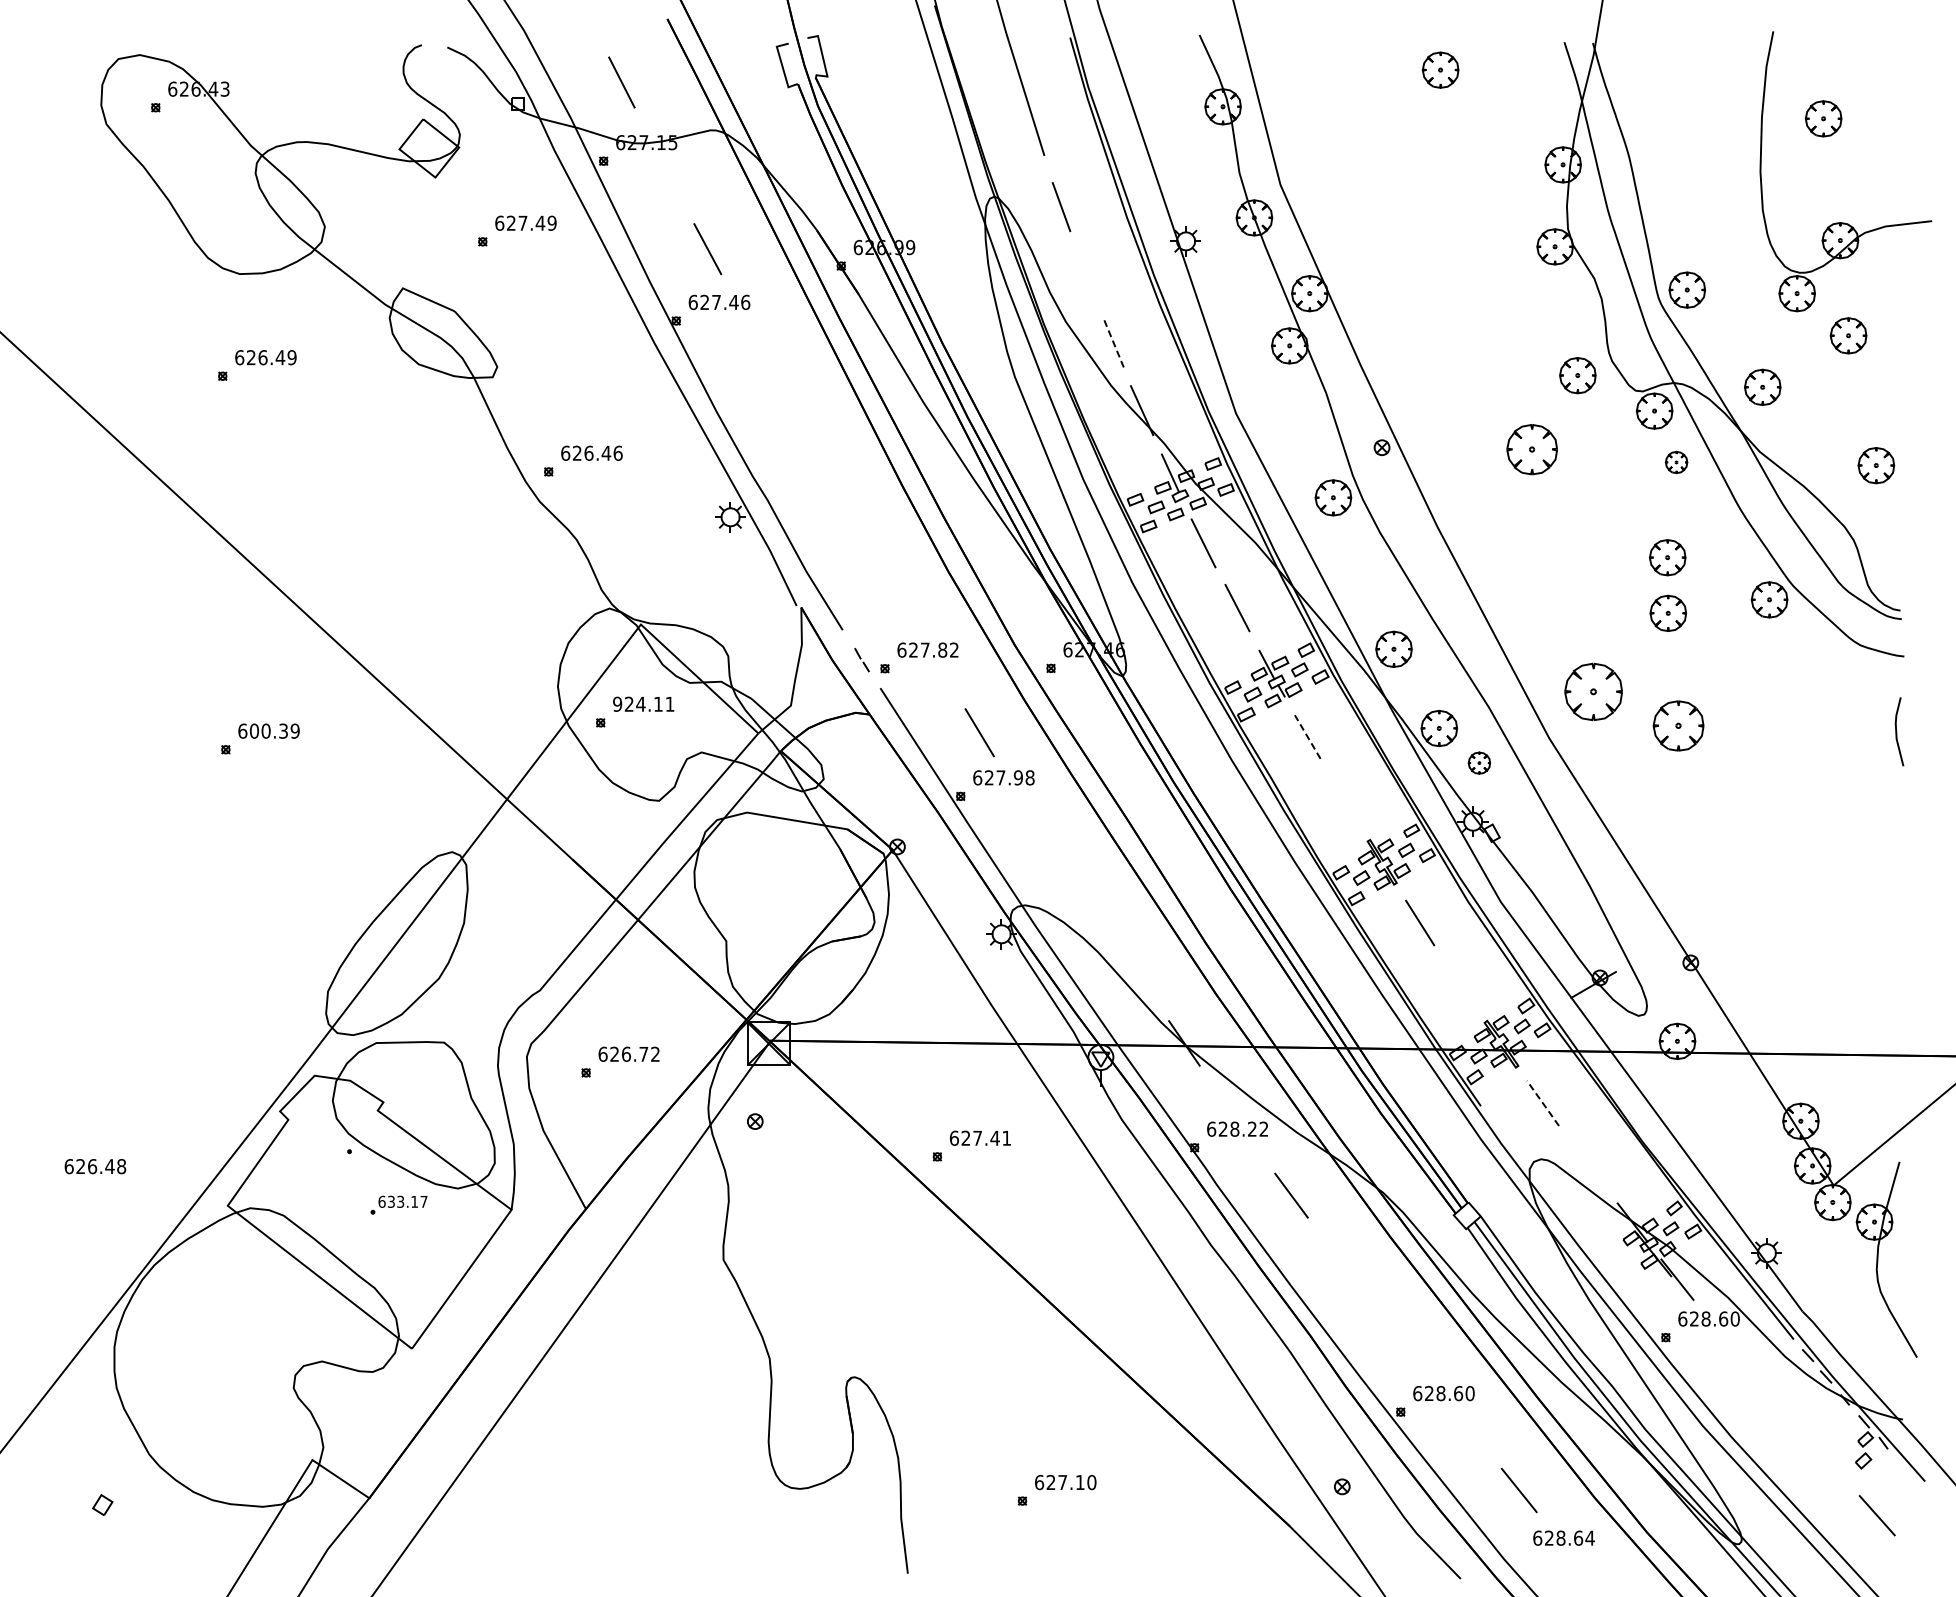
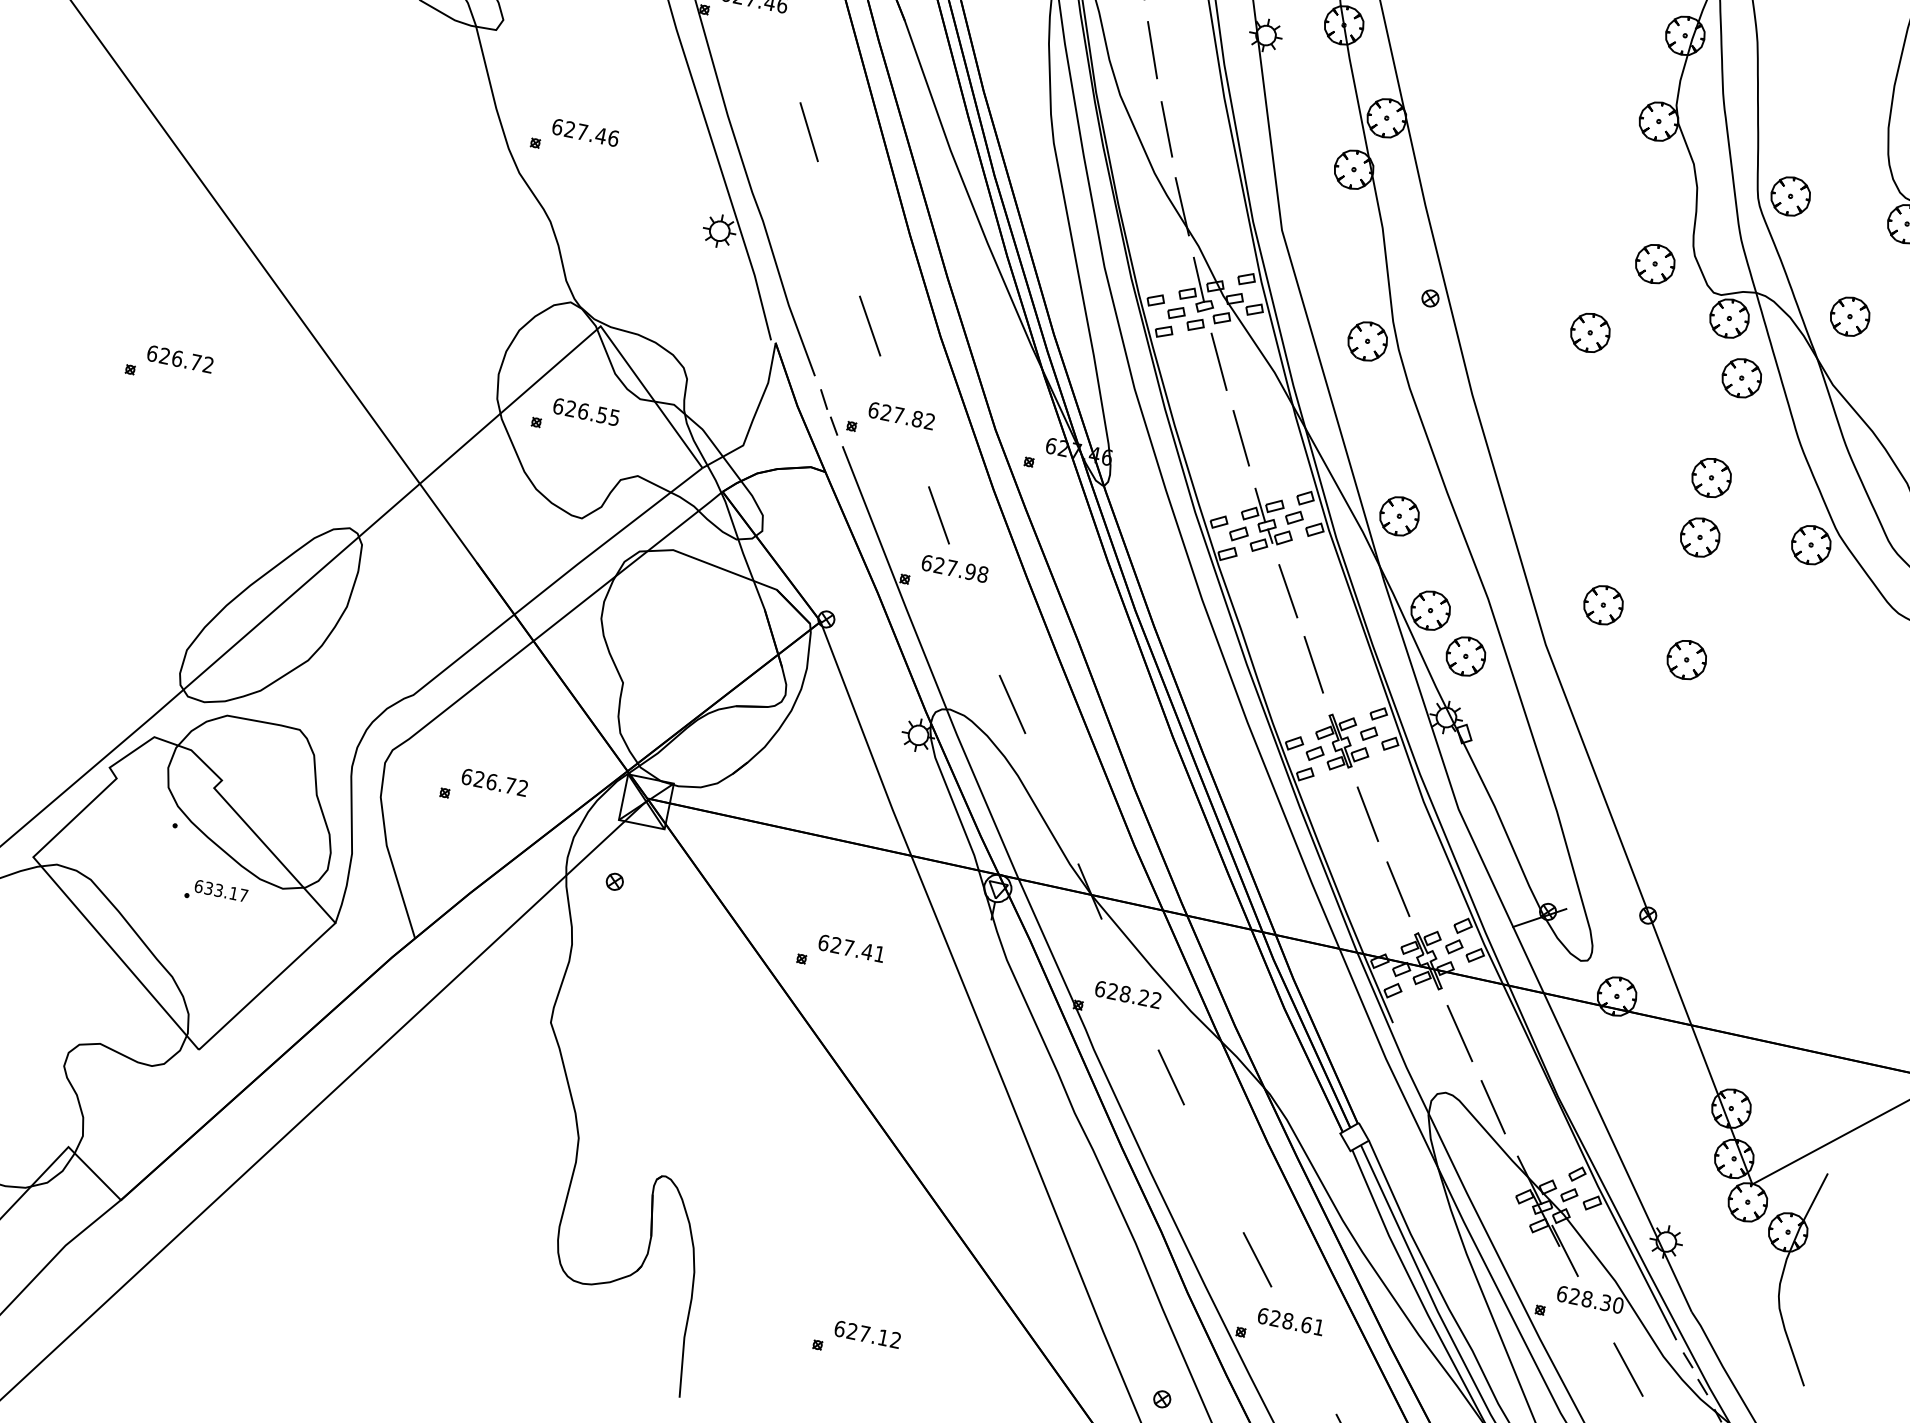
line: (1086, 274) -> (1152, 49), added
line: (1114, 344) -> (1167, 130), dashed -> solid
line: (792, 411) -> (808, 131), added
part: (1531, 448) -> (1589, 331), size x0.71
text: (588, 452) -> (582, 131), 626.46 -> 627.46
part: (1676, 462) -> (1741, 378), size x1.67
line: (882, 574) -> (869, 325), added
part: (861, 659) -> (828, 411), size x1.67
part: (1593, 691) -> (1603, 604), size x0.62
text: (643, 703) -> (586, 411), 924.11 -> 626.55
part: (1678, 725) -> (1686, 659), size x0.71
text: (274, 730) -> (186, 359), 600.39 -> 626.72
line: (1307, 736) -> (1288, 590), dashed -> solid
part: (1479, 762) -> (1466, 655), size x1.67
line: (1343, 798) -> (1313, 664), added
line: (1080, 888) -> (1012, 703), added
line: (1461, 984) -> (1398, 888), added
line: (1543, 1103) -> (1460, 1033), dashed -> solid
line: (1586, 1163) -> (1493, 1107), added
text: (1723, 1318) -> (1605, 1302), 628.60 -> 628.30
line: (1402, 1343) -> (1257, 1259), added
line: (1755, 1374) -> (1627, 1369), added
text: (1469, 1393) -> (1318, 1327), 628.60 -> 628.61
text: (1091, 1482) -> (895, 1340), 627.10 -> 627.12

